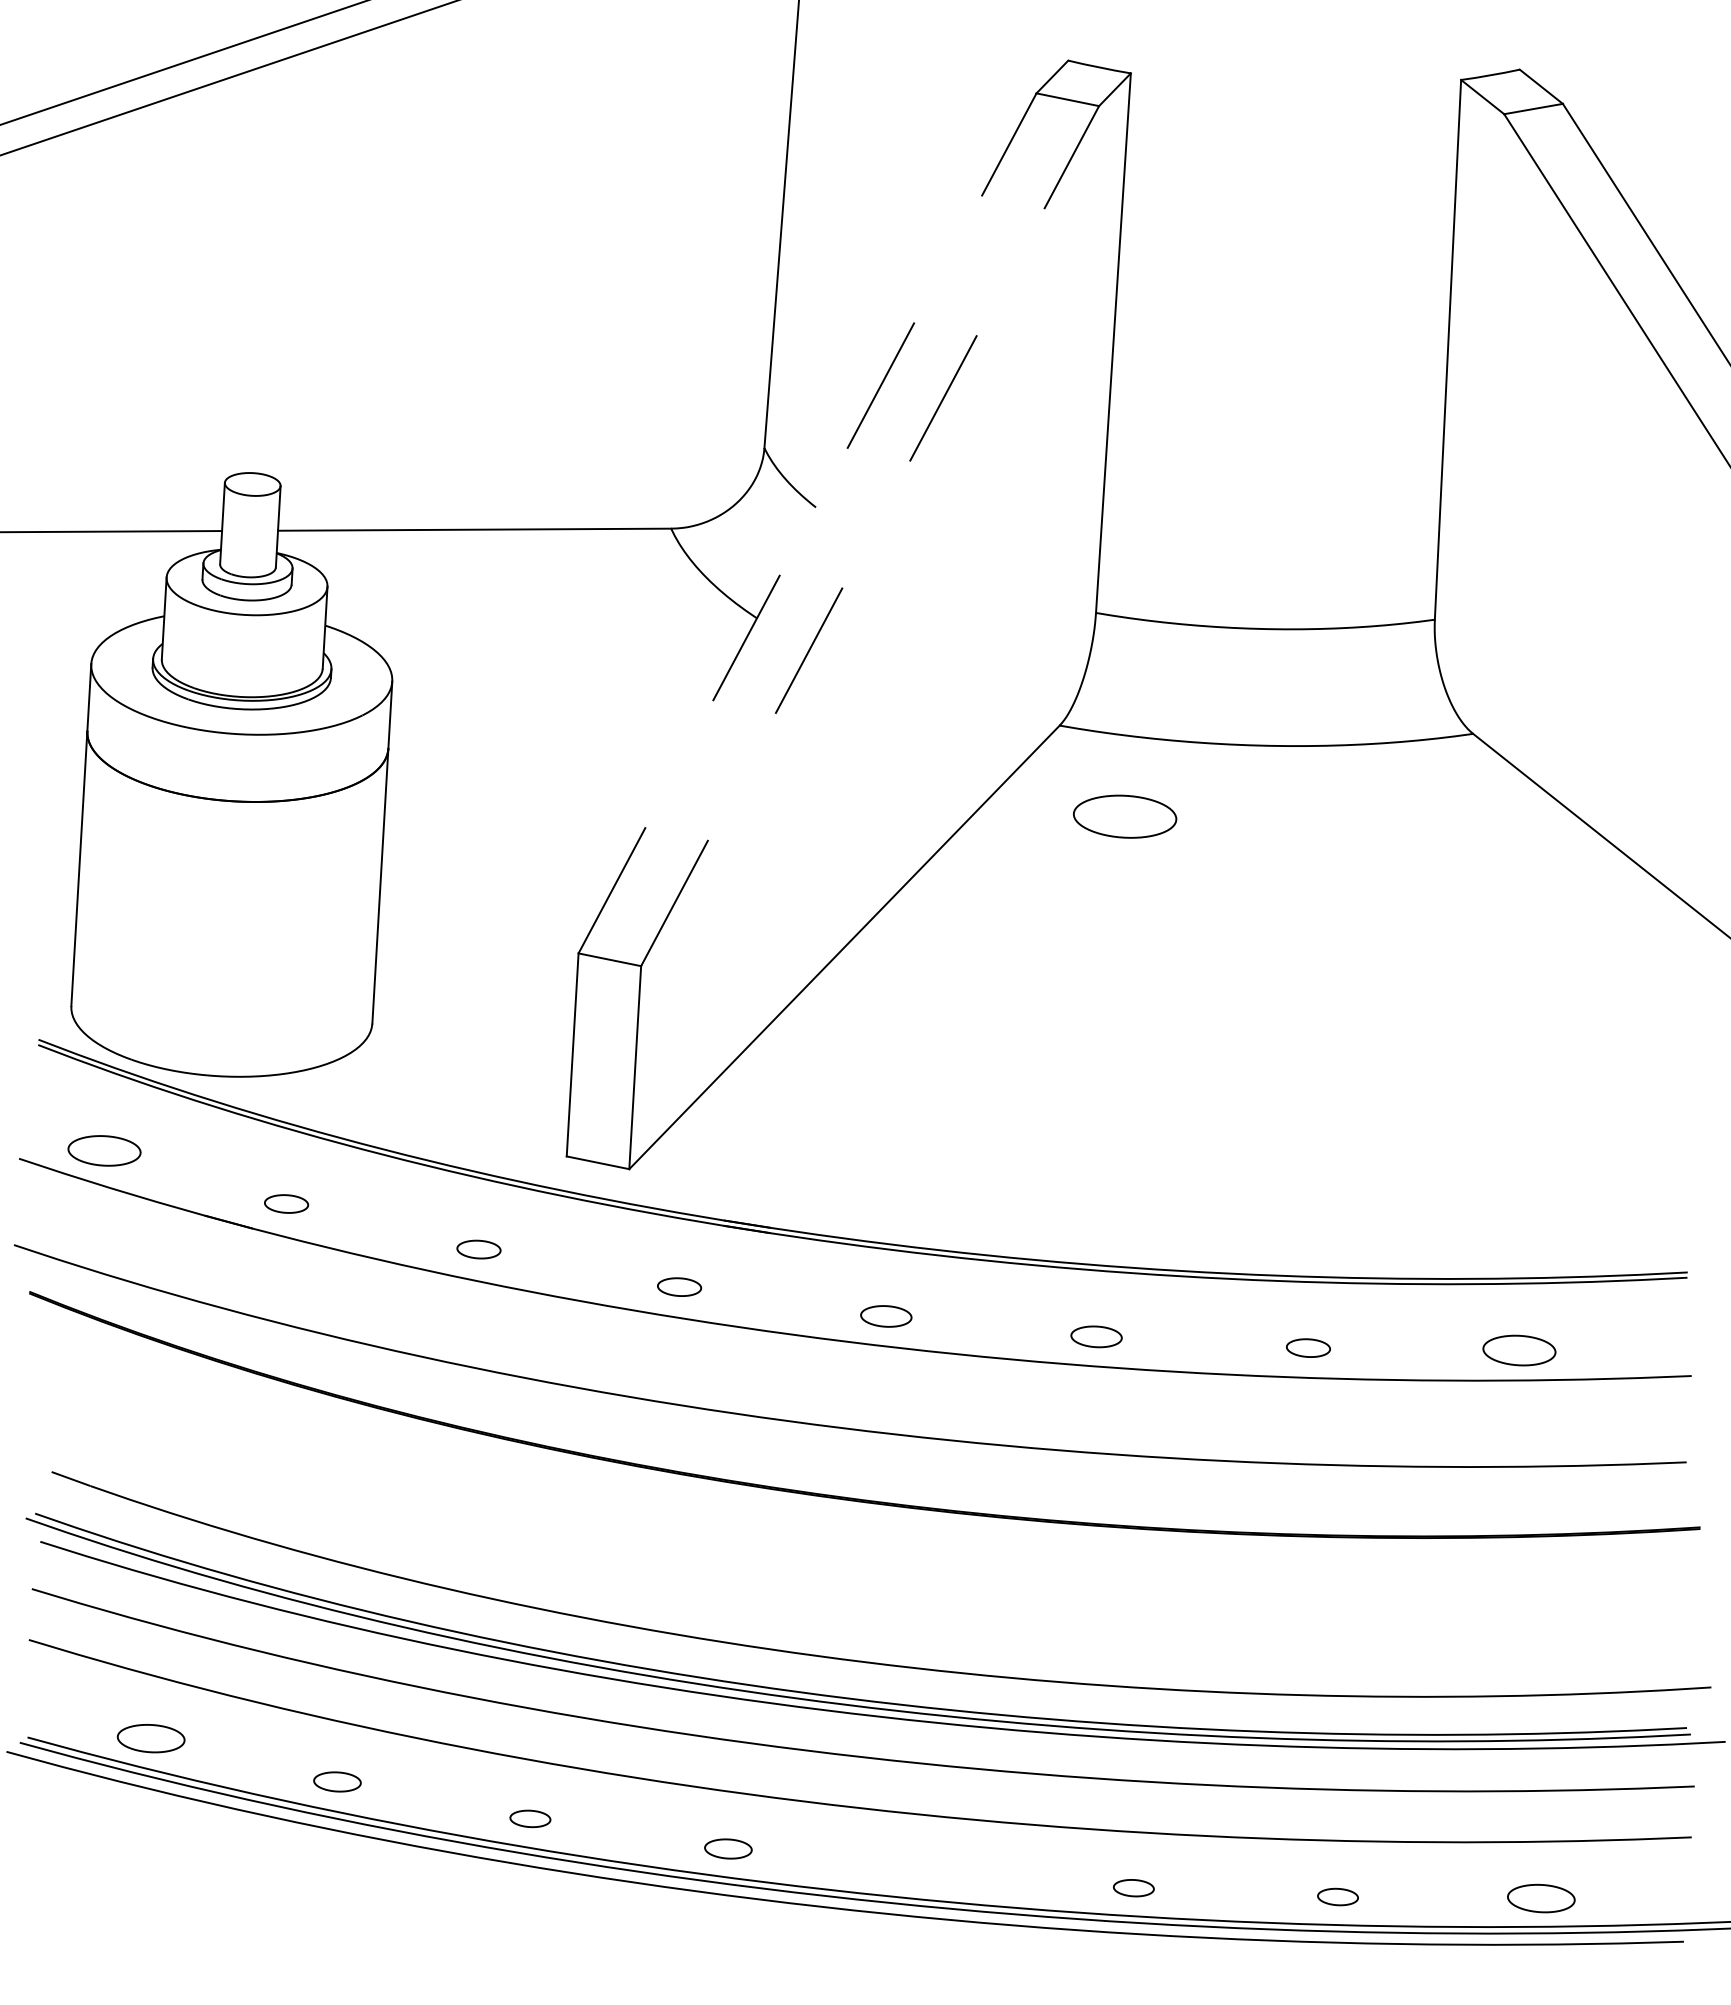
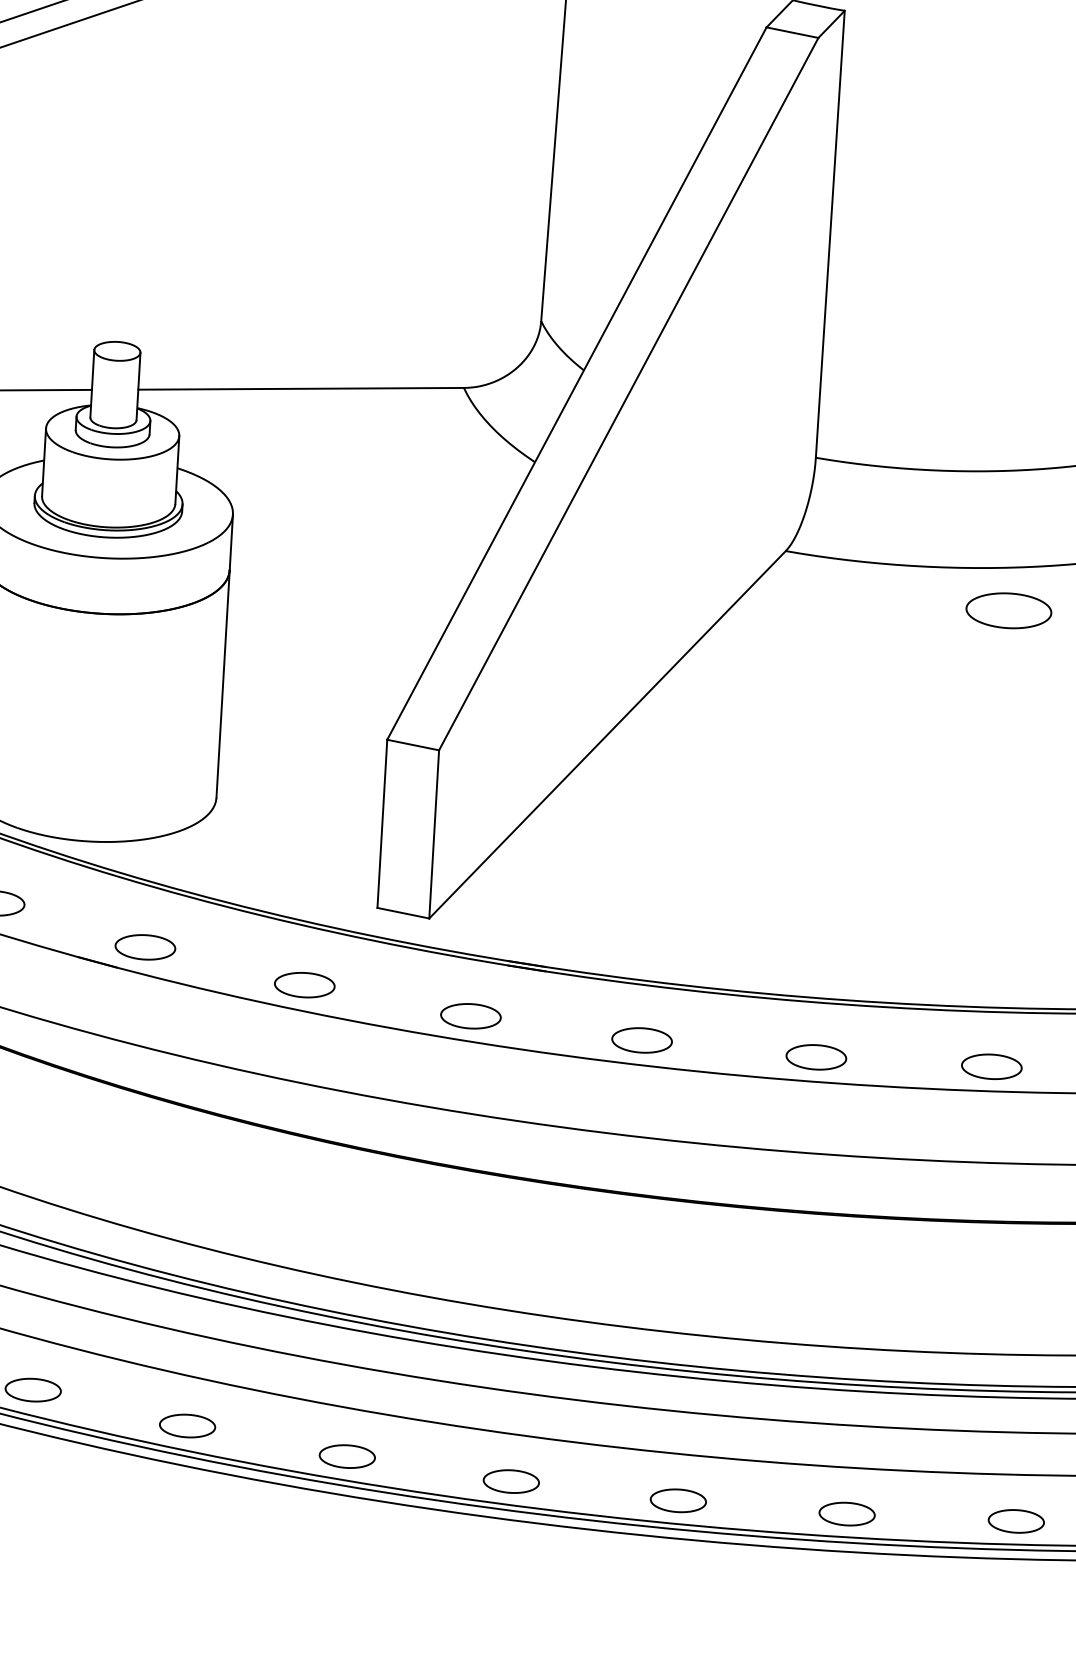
line: (807, 522) -> (576, 382), dashed -> solid
line: (870, 535) -> (629, 393), dashed -> solid
part: (1124, 816) -> (1008, 610), moved
part: (286, 1203) -> (145, 946), size x1.67
part: (478, 1249) -> (304, 985), size x1.67
part: (679, 1286) -> (470, 1015), size x1.67
part: (886, 1316) -> (642, 1040), size x1.43
part: (1096, 1336) -> (816, 1057), size x1.43
part: (1308, 1347) -> (991, 1066), size x1.67
part: (337, 1781) -> (187, 1425), size x1.43
part: (530, 1818) -> (347, 1456), size x1.67
part: (728, 1848) -> (511, 1481), size x1.43
part: (929, 1871) -> (677, 1500), added
part: (1133, 1887) -> (846, 1513), size x1.67
part: (1337, 1896) -> (1015, 1520), size x1.67

